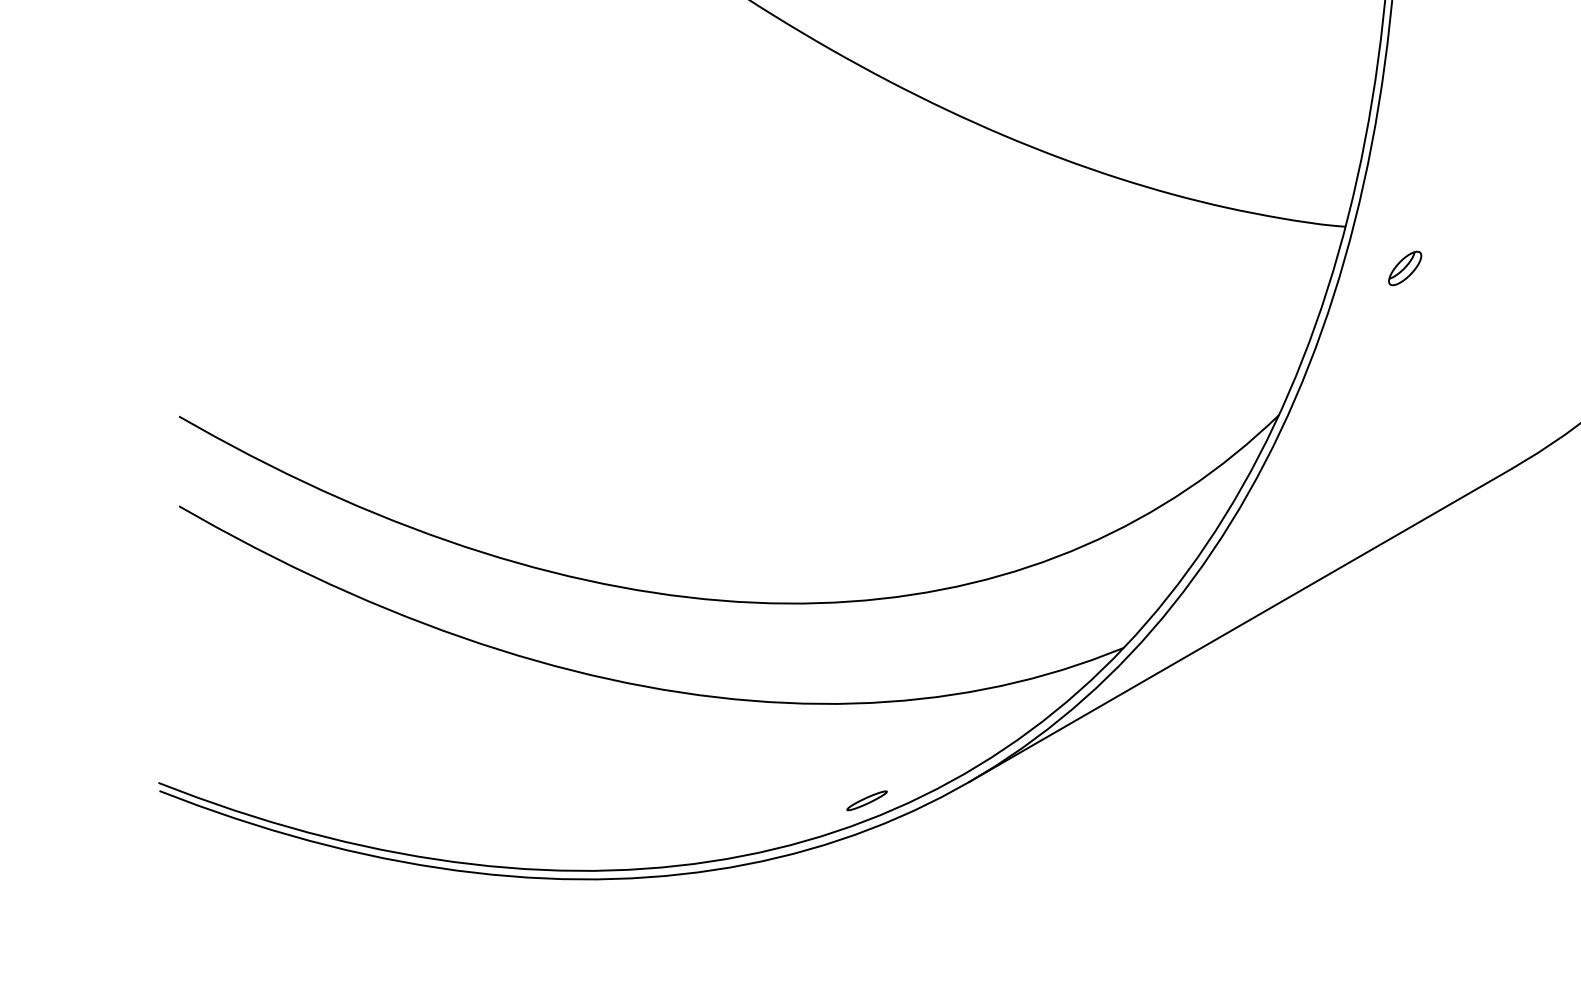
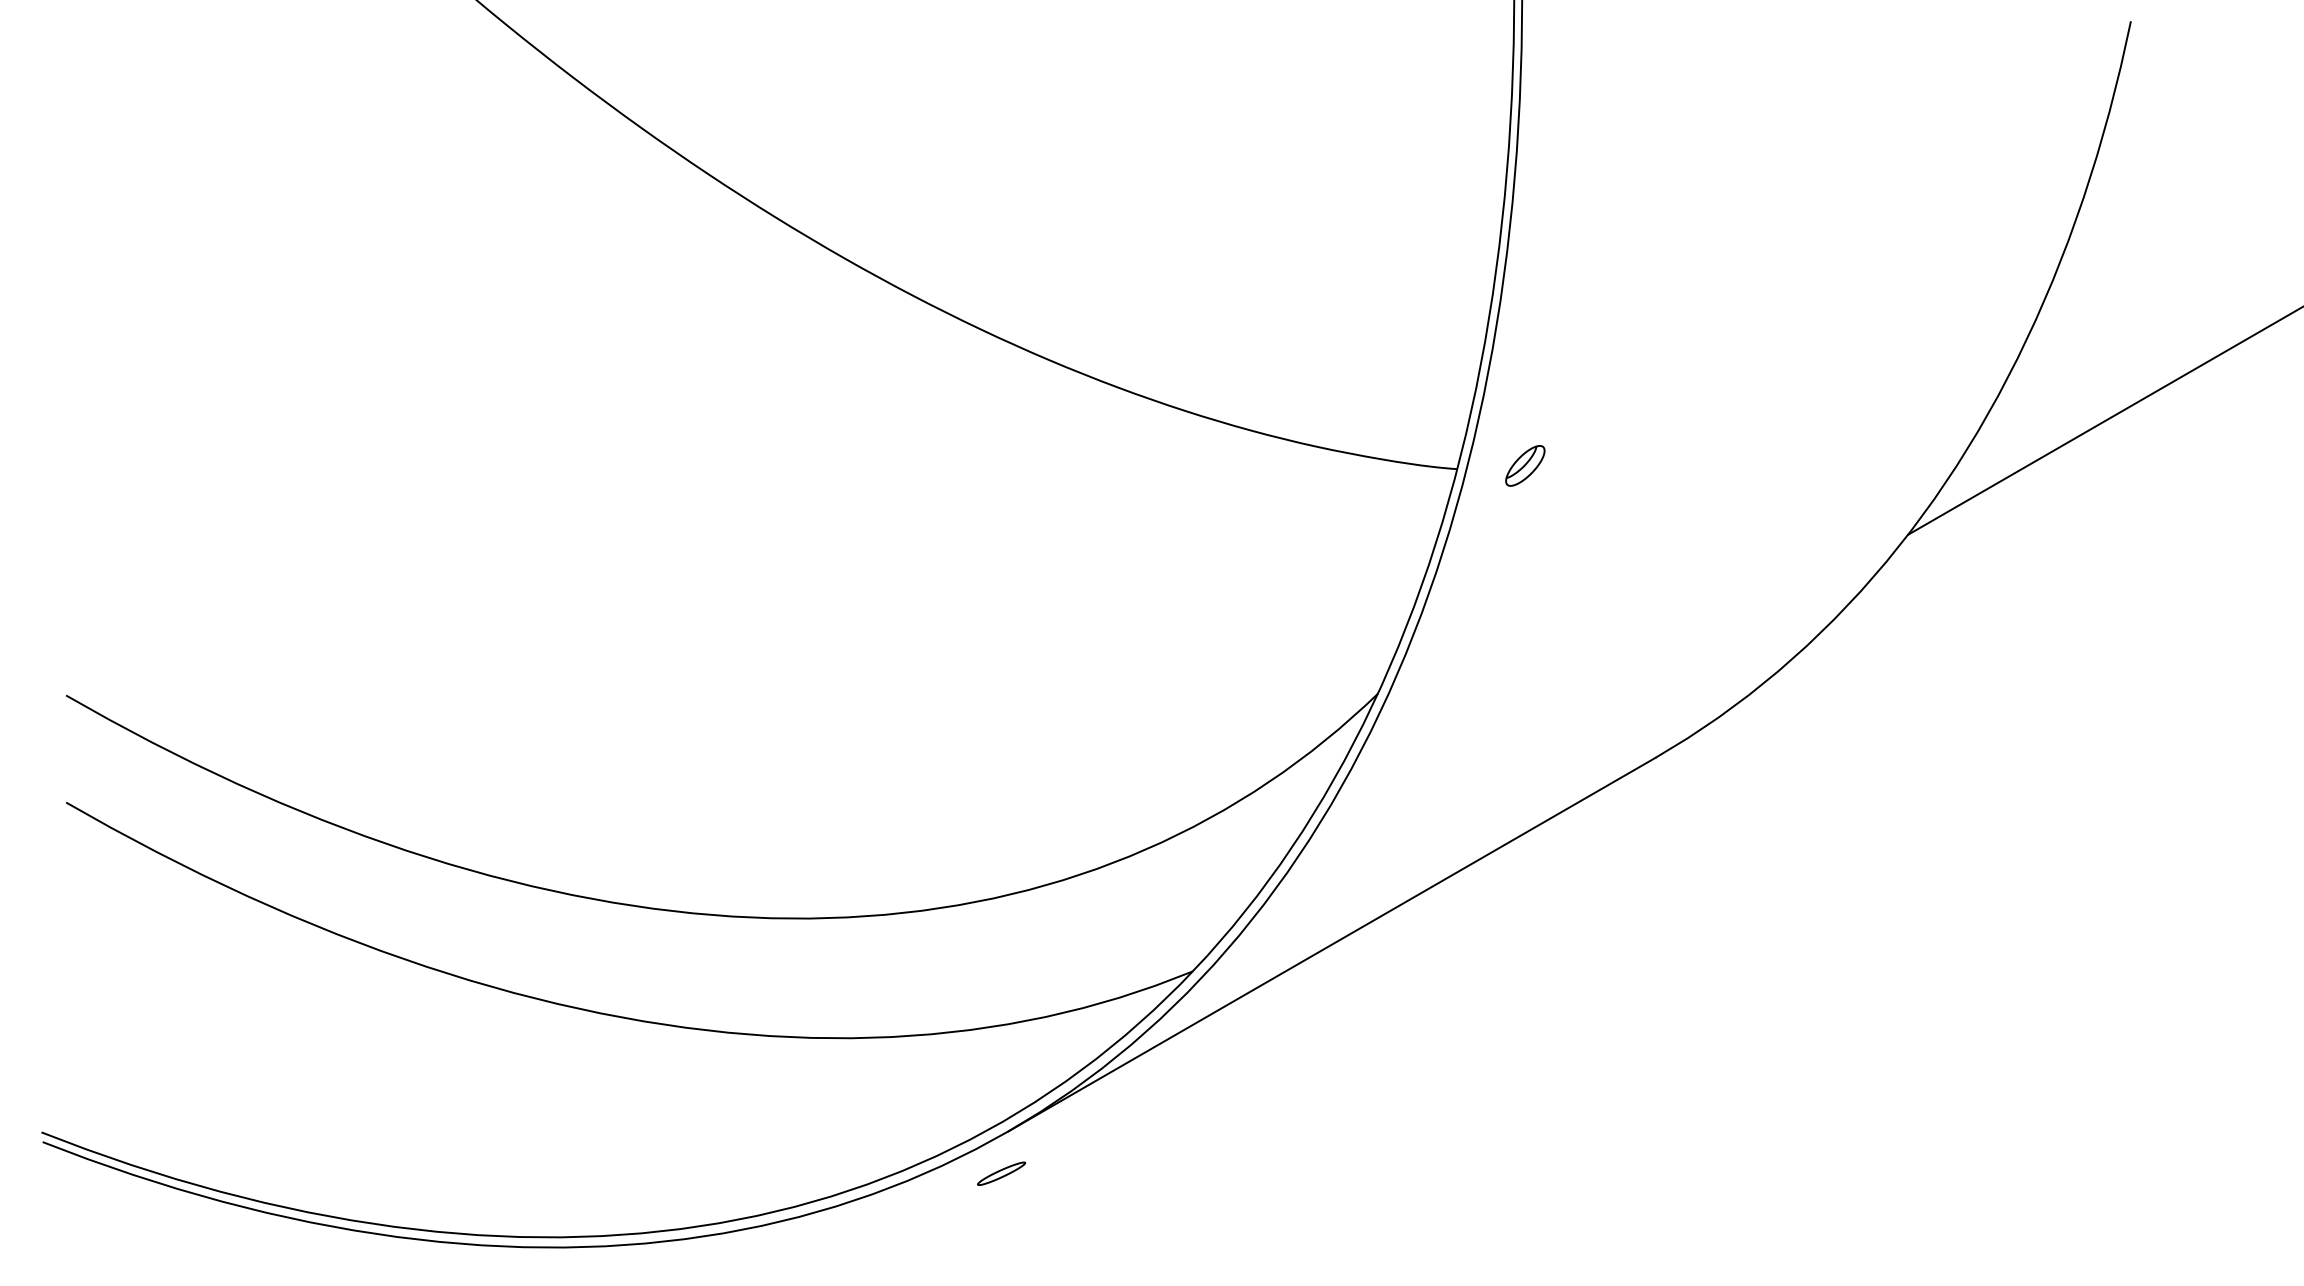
part: (1405, 268) -> (1525, 465), moved
part: (866, 800) -> (1001, 1173), moved

